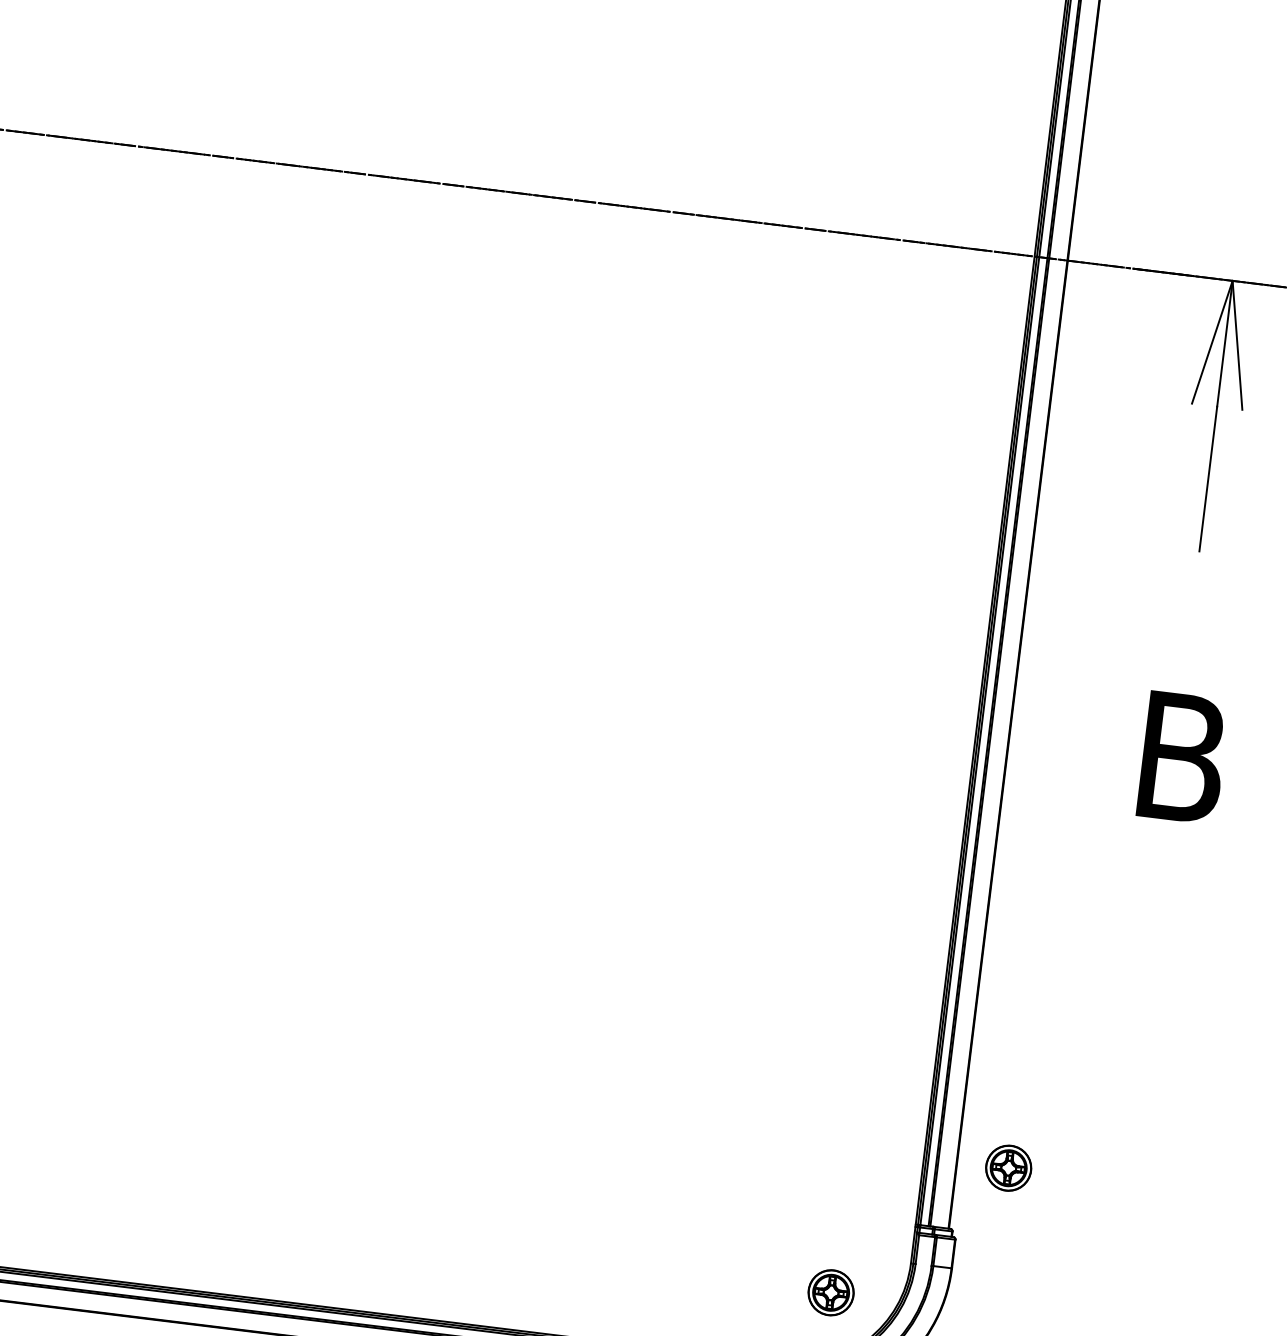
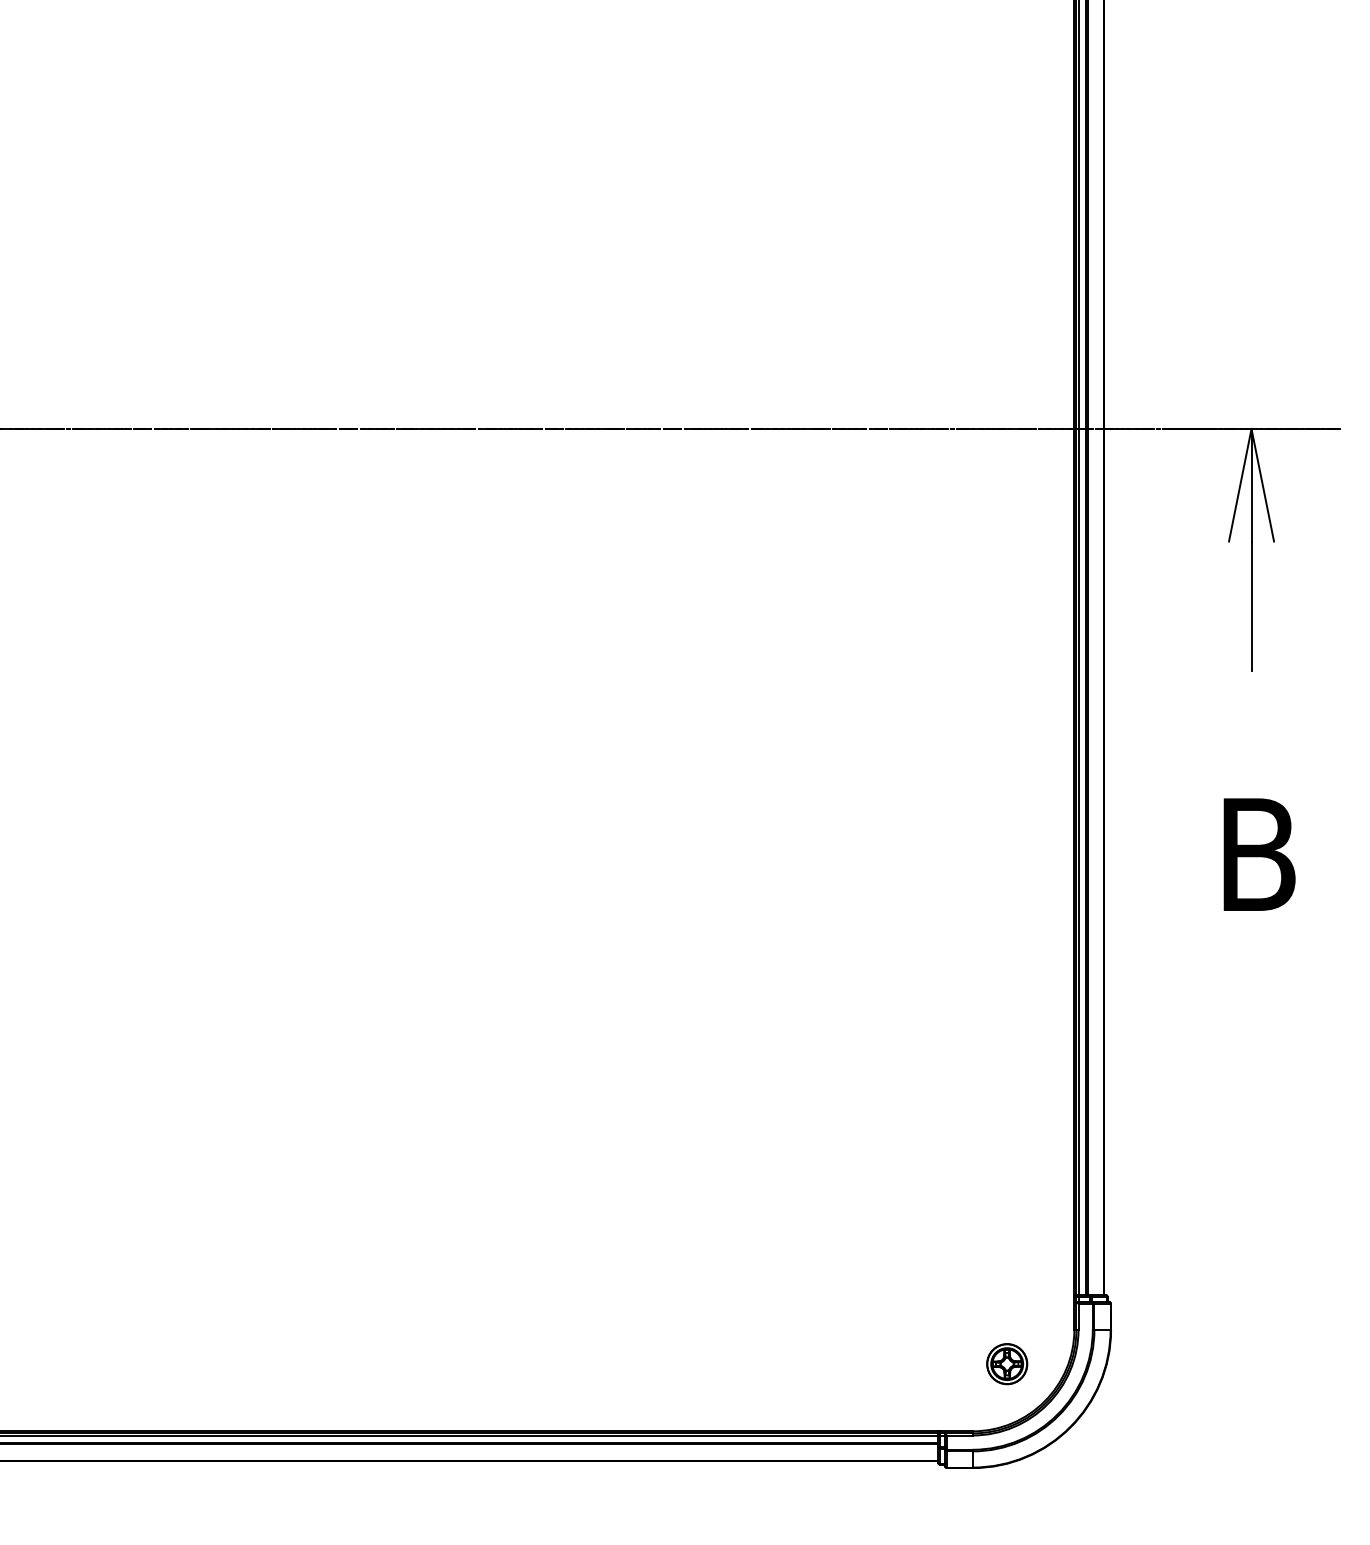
part: (1008, 1168) -> (1150, 1235), removed

